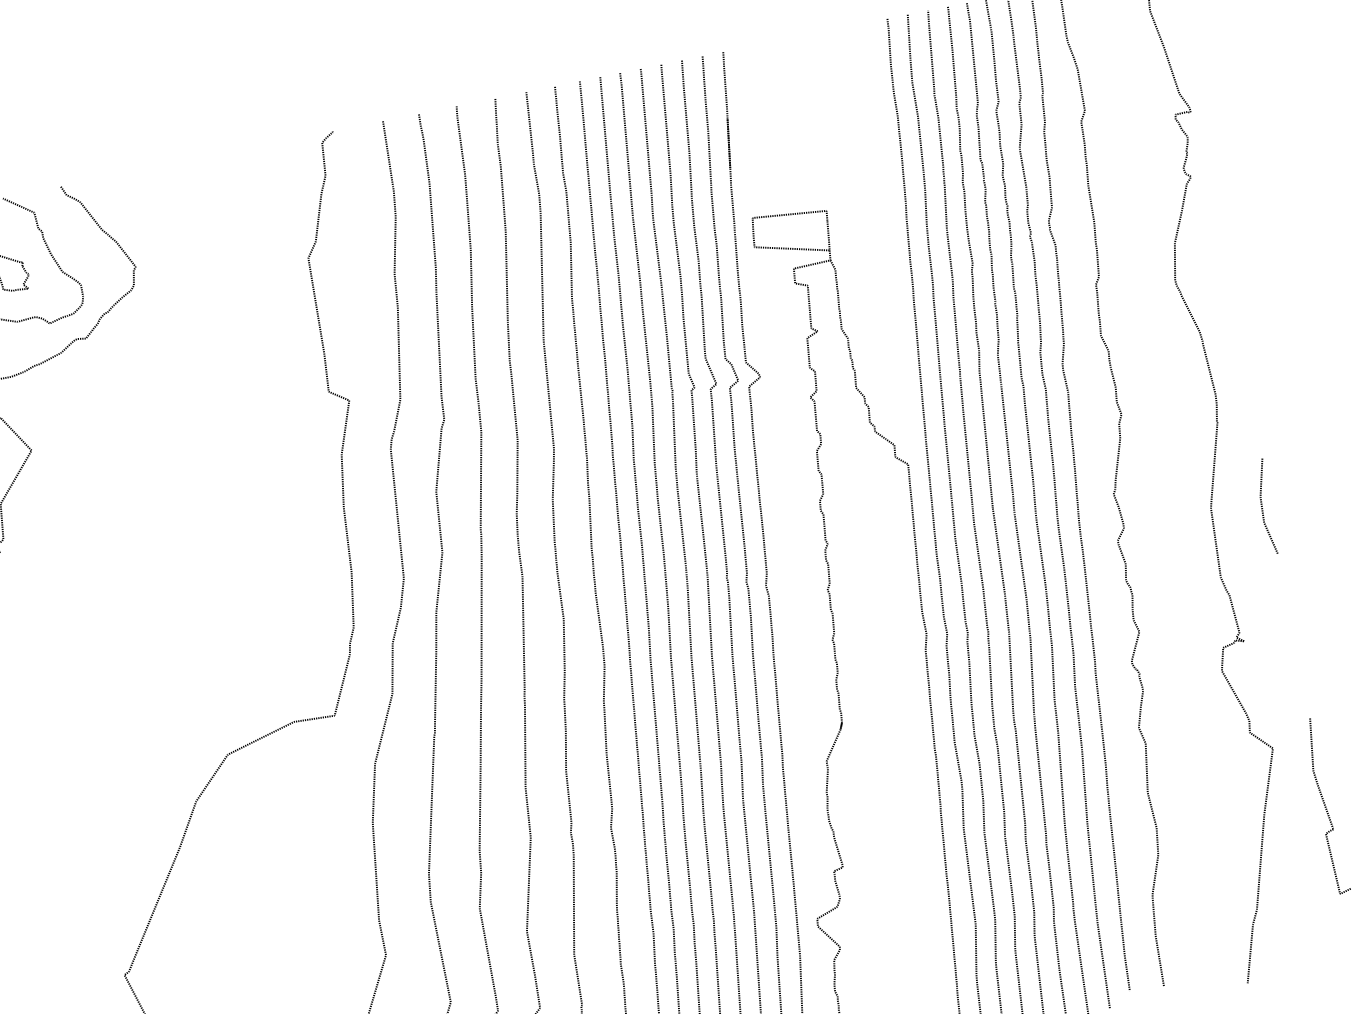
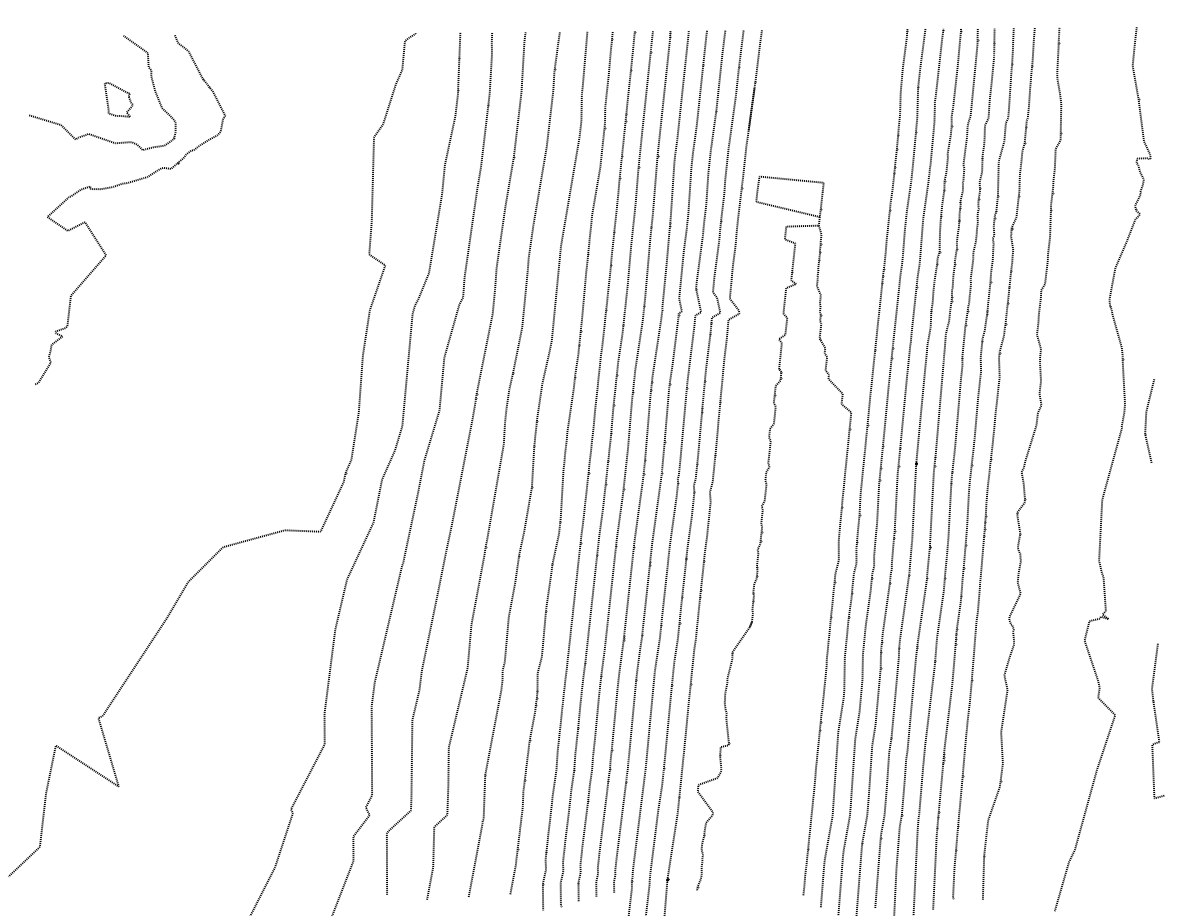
line: (1262, 506) -> (1146, 420), moved
part: (1326, 806) -> (1157, 721), moved

